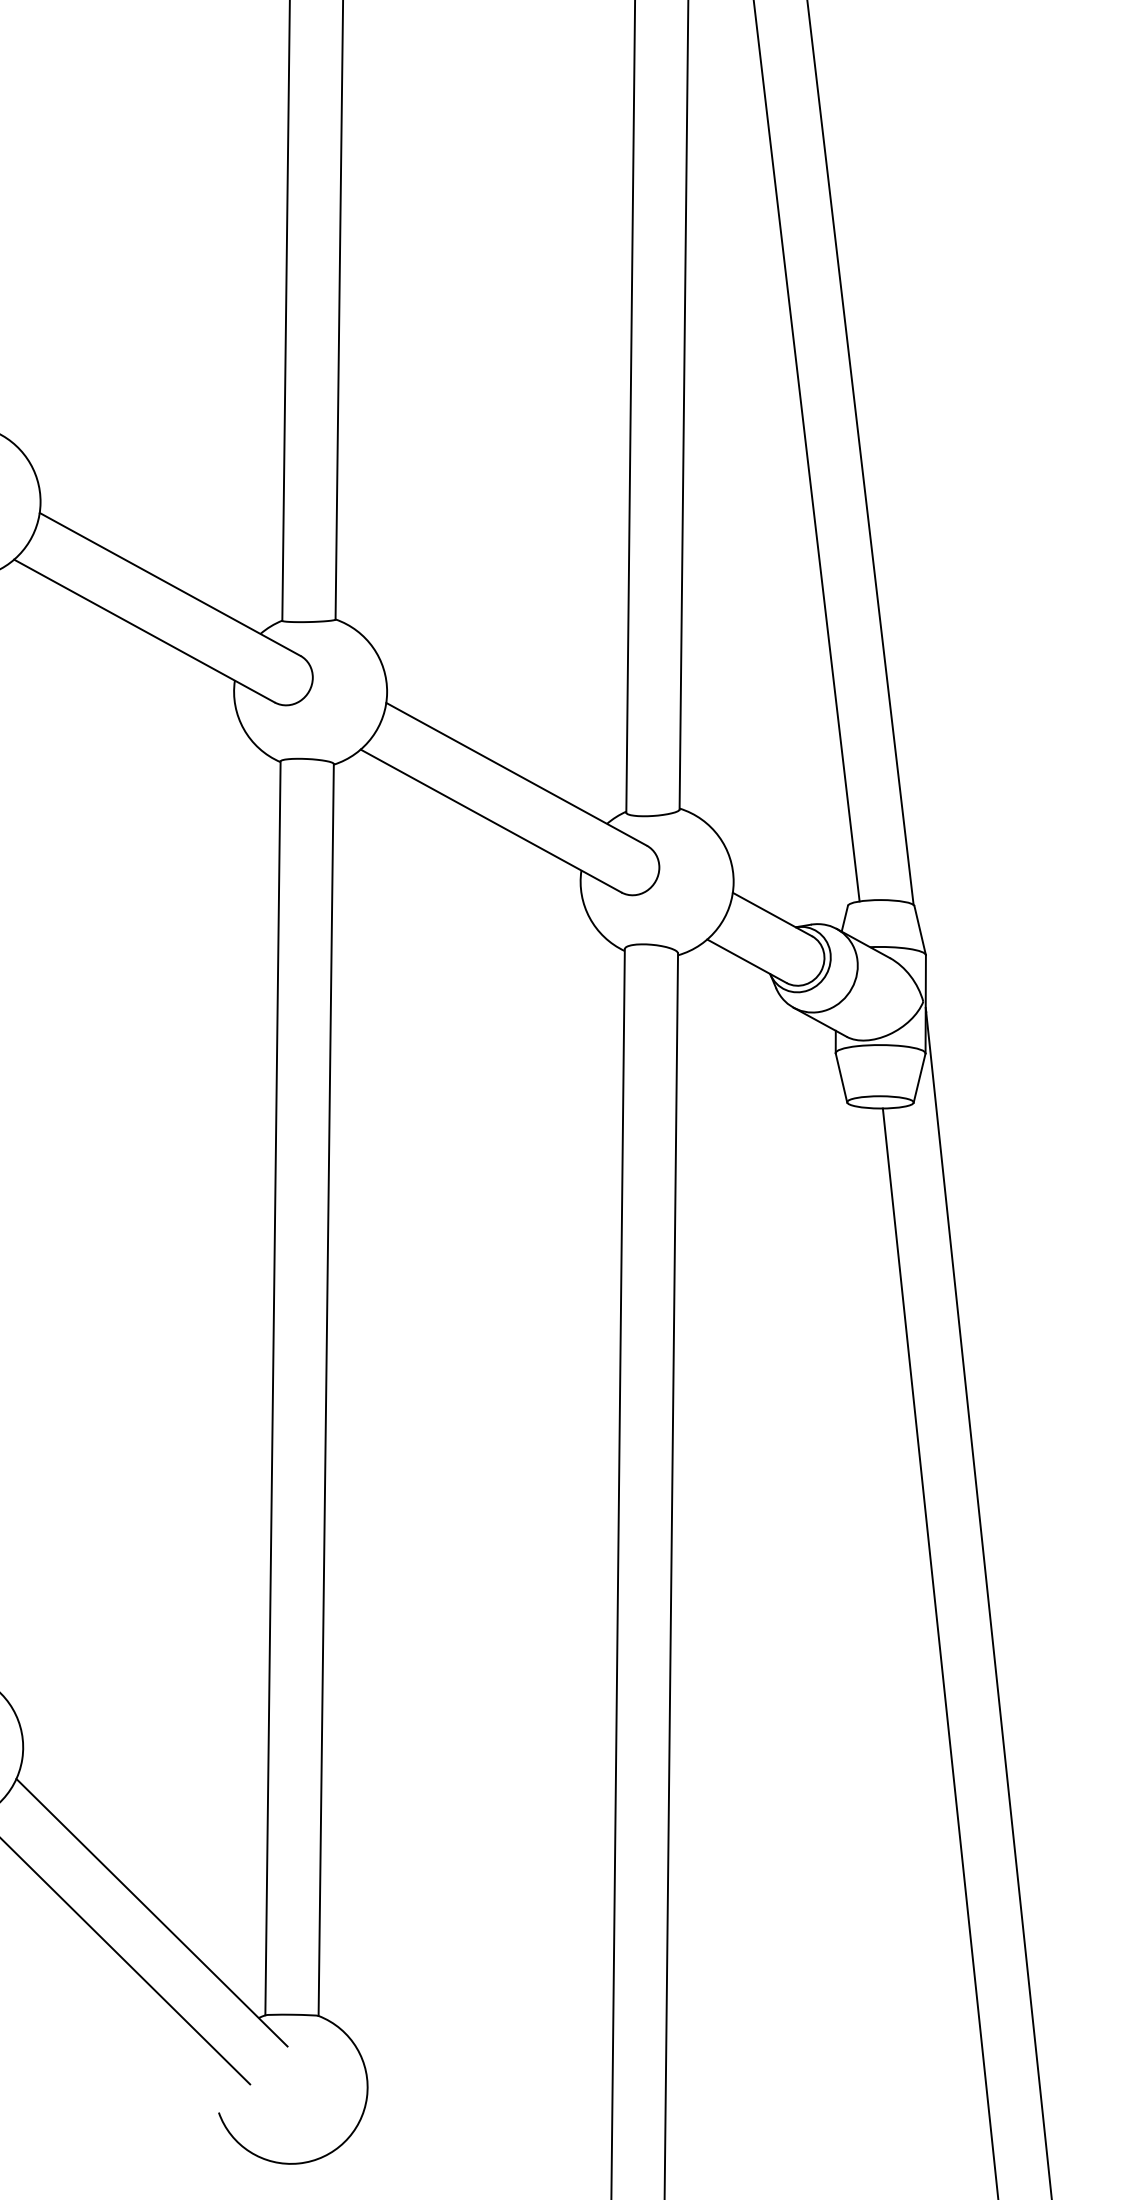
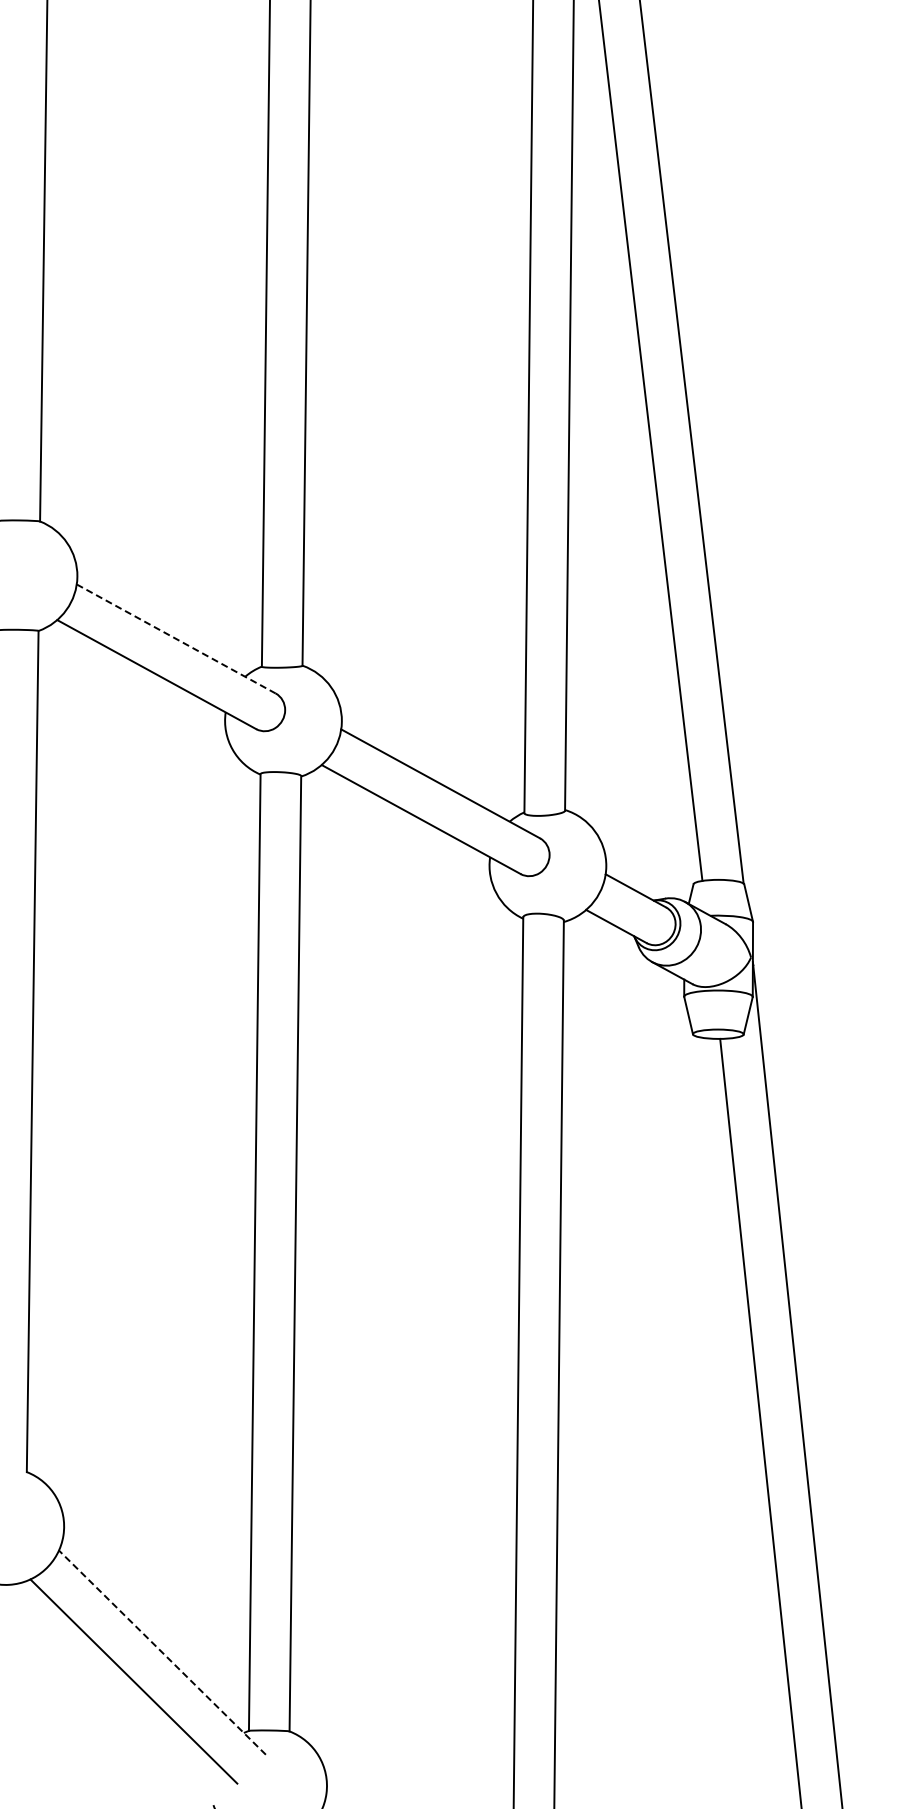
line: (170, 585) -> (176, 639), solid -> dashed
line: (152, 1912) -> (162, 1652), solid -> dashed

